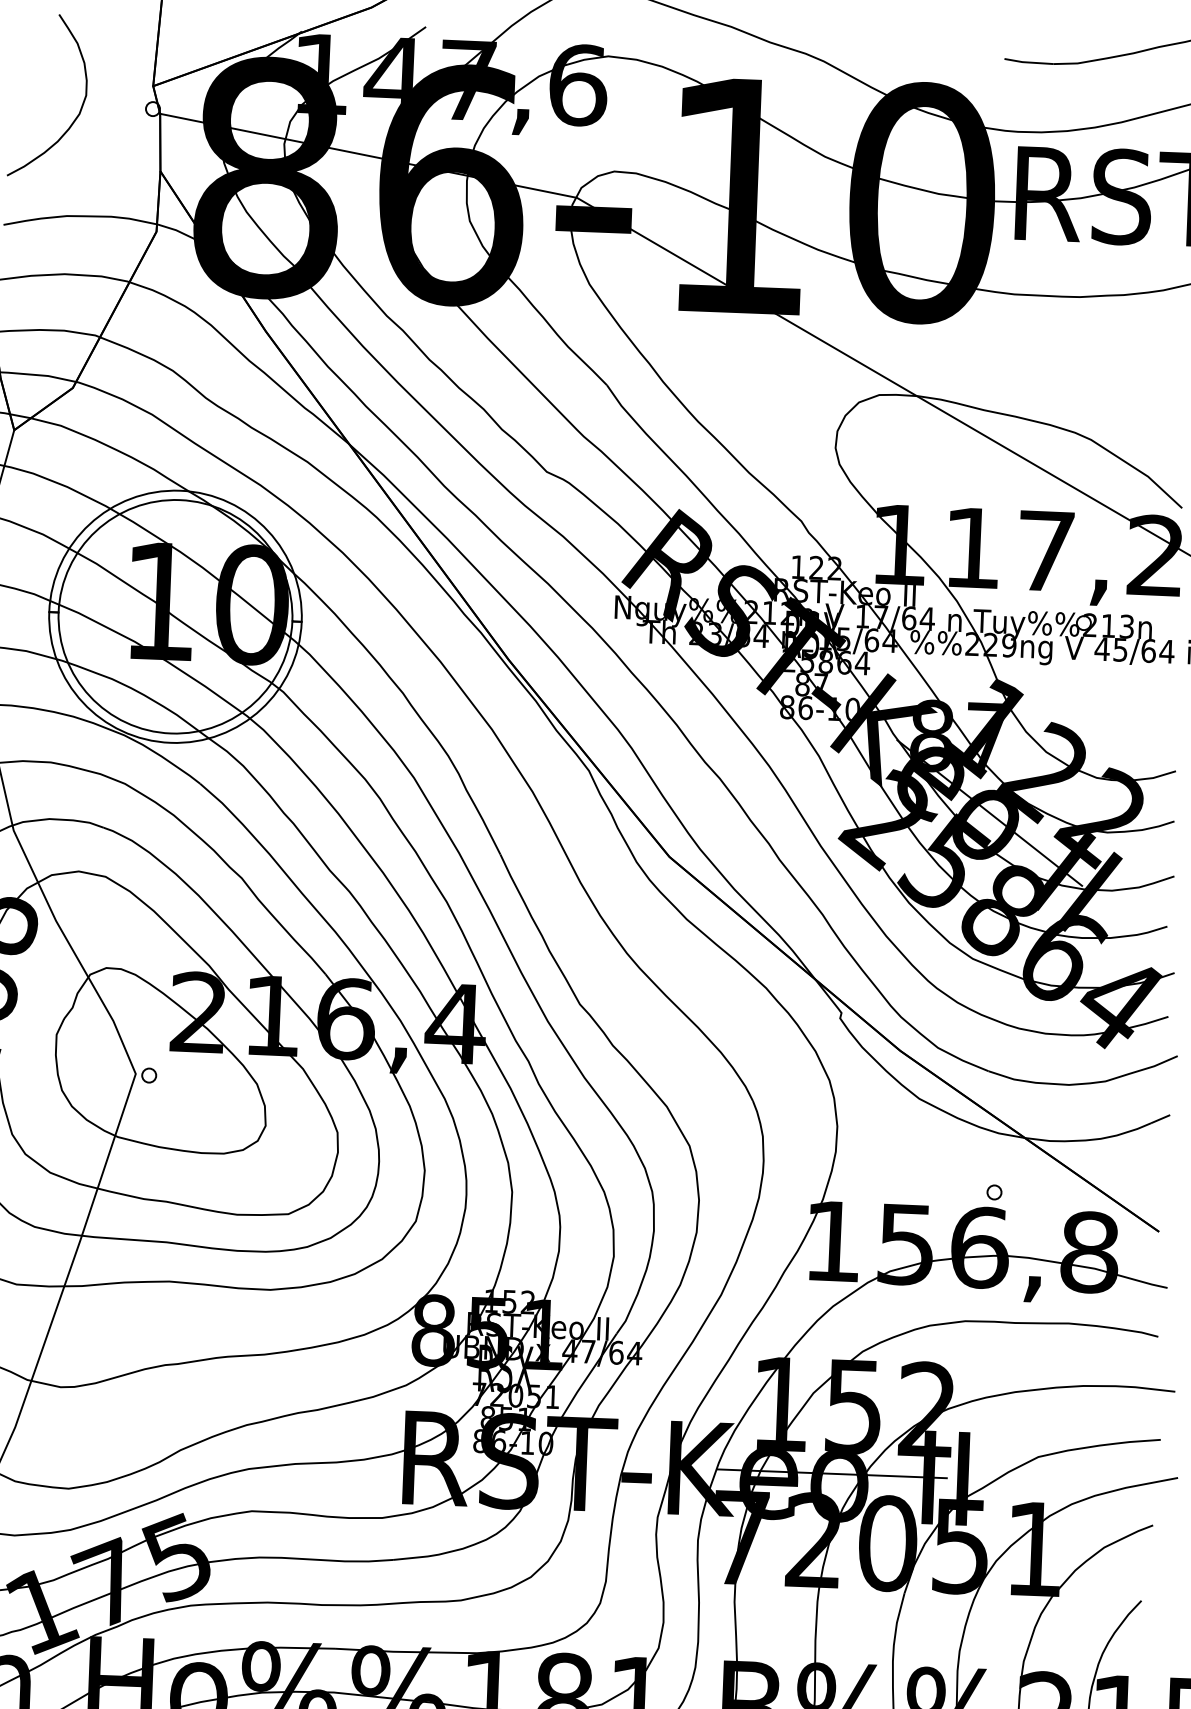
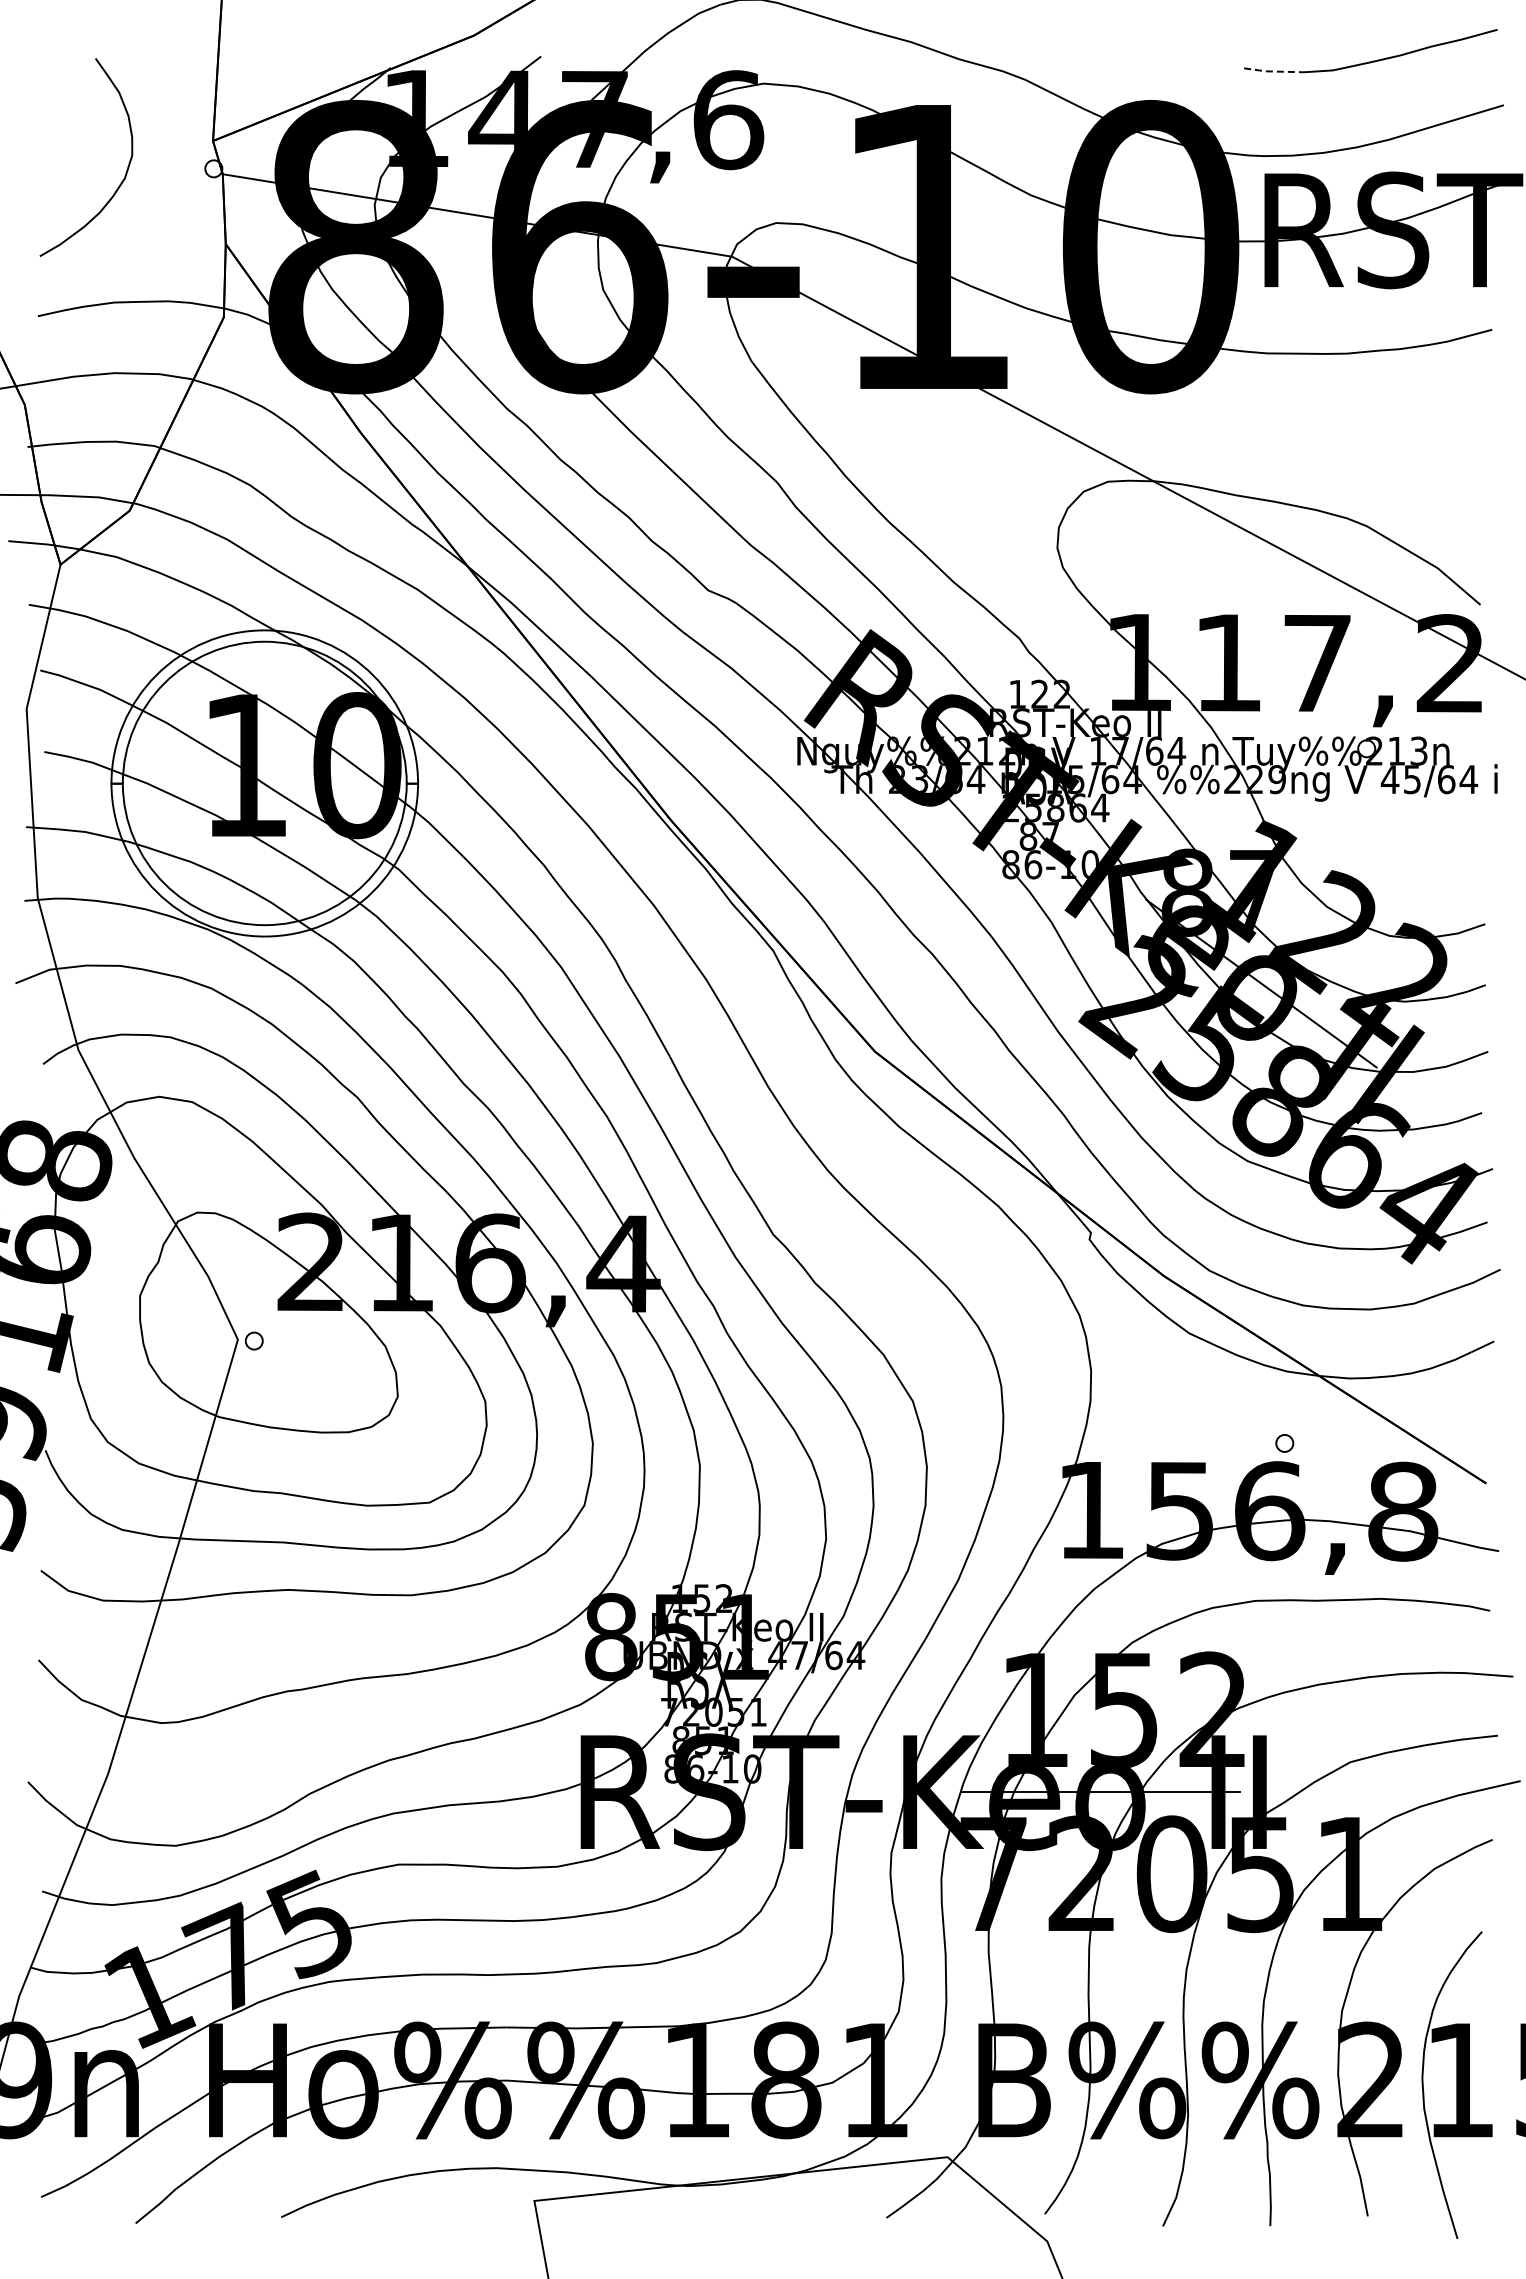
line: (1028, 62) -> (1273, 71), solid -> dashed

